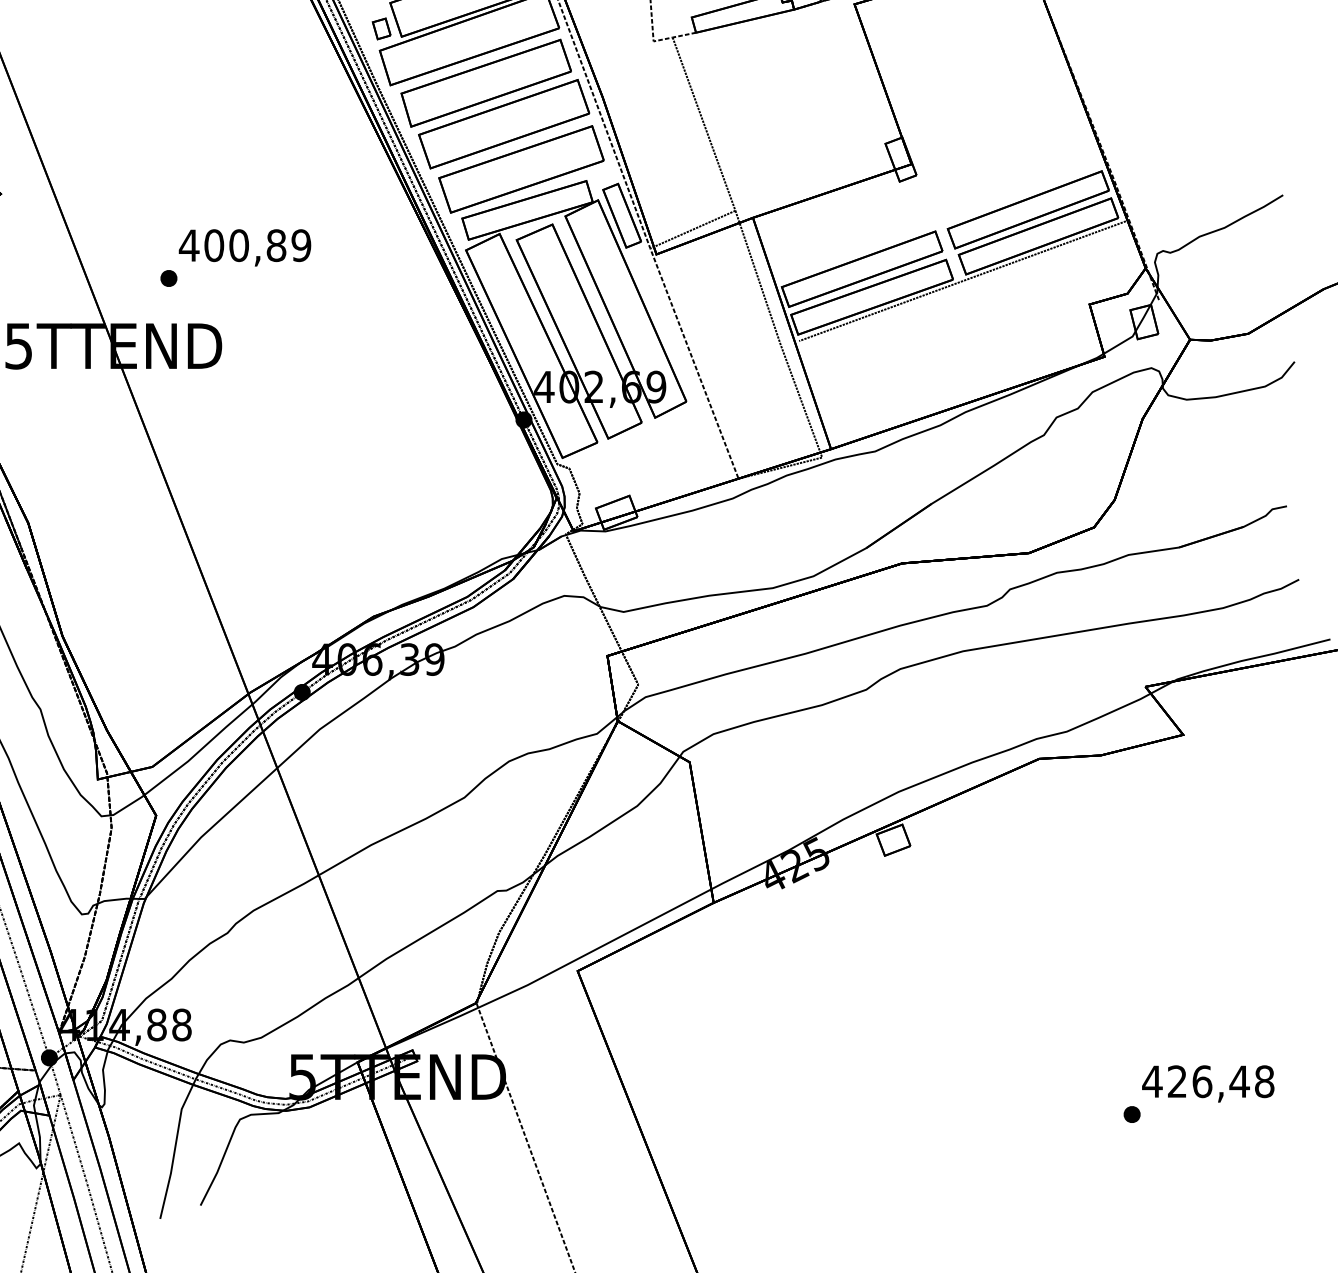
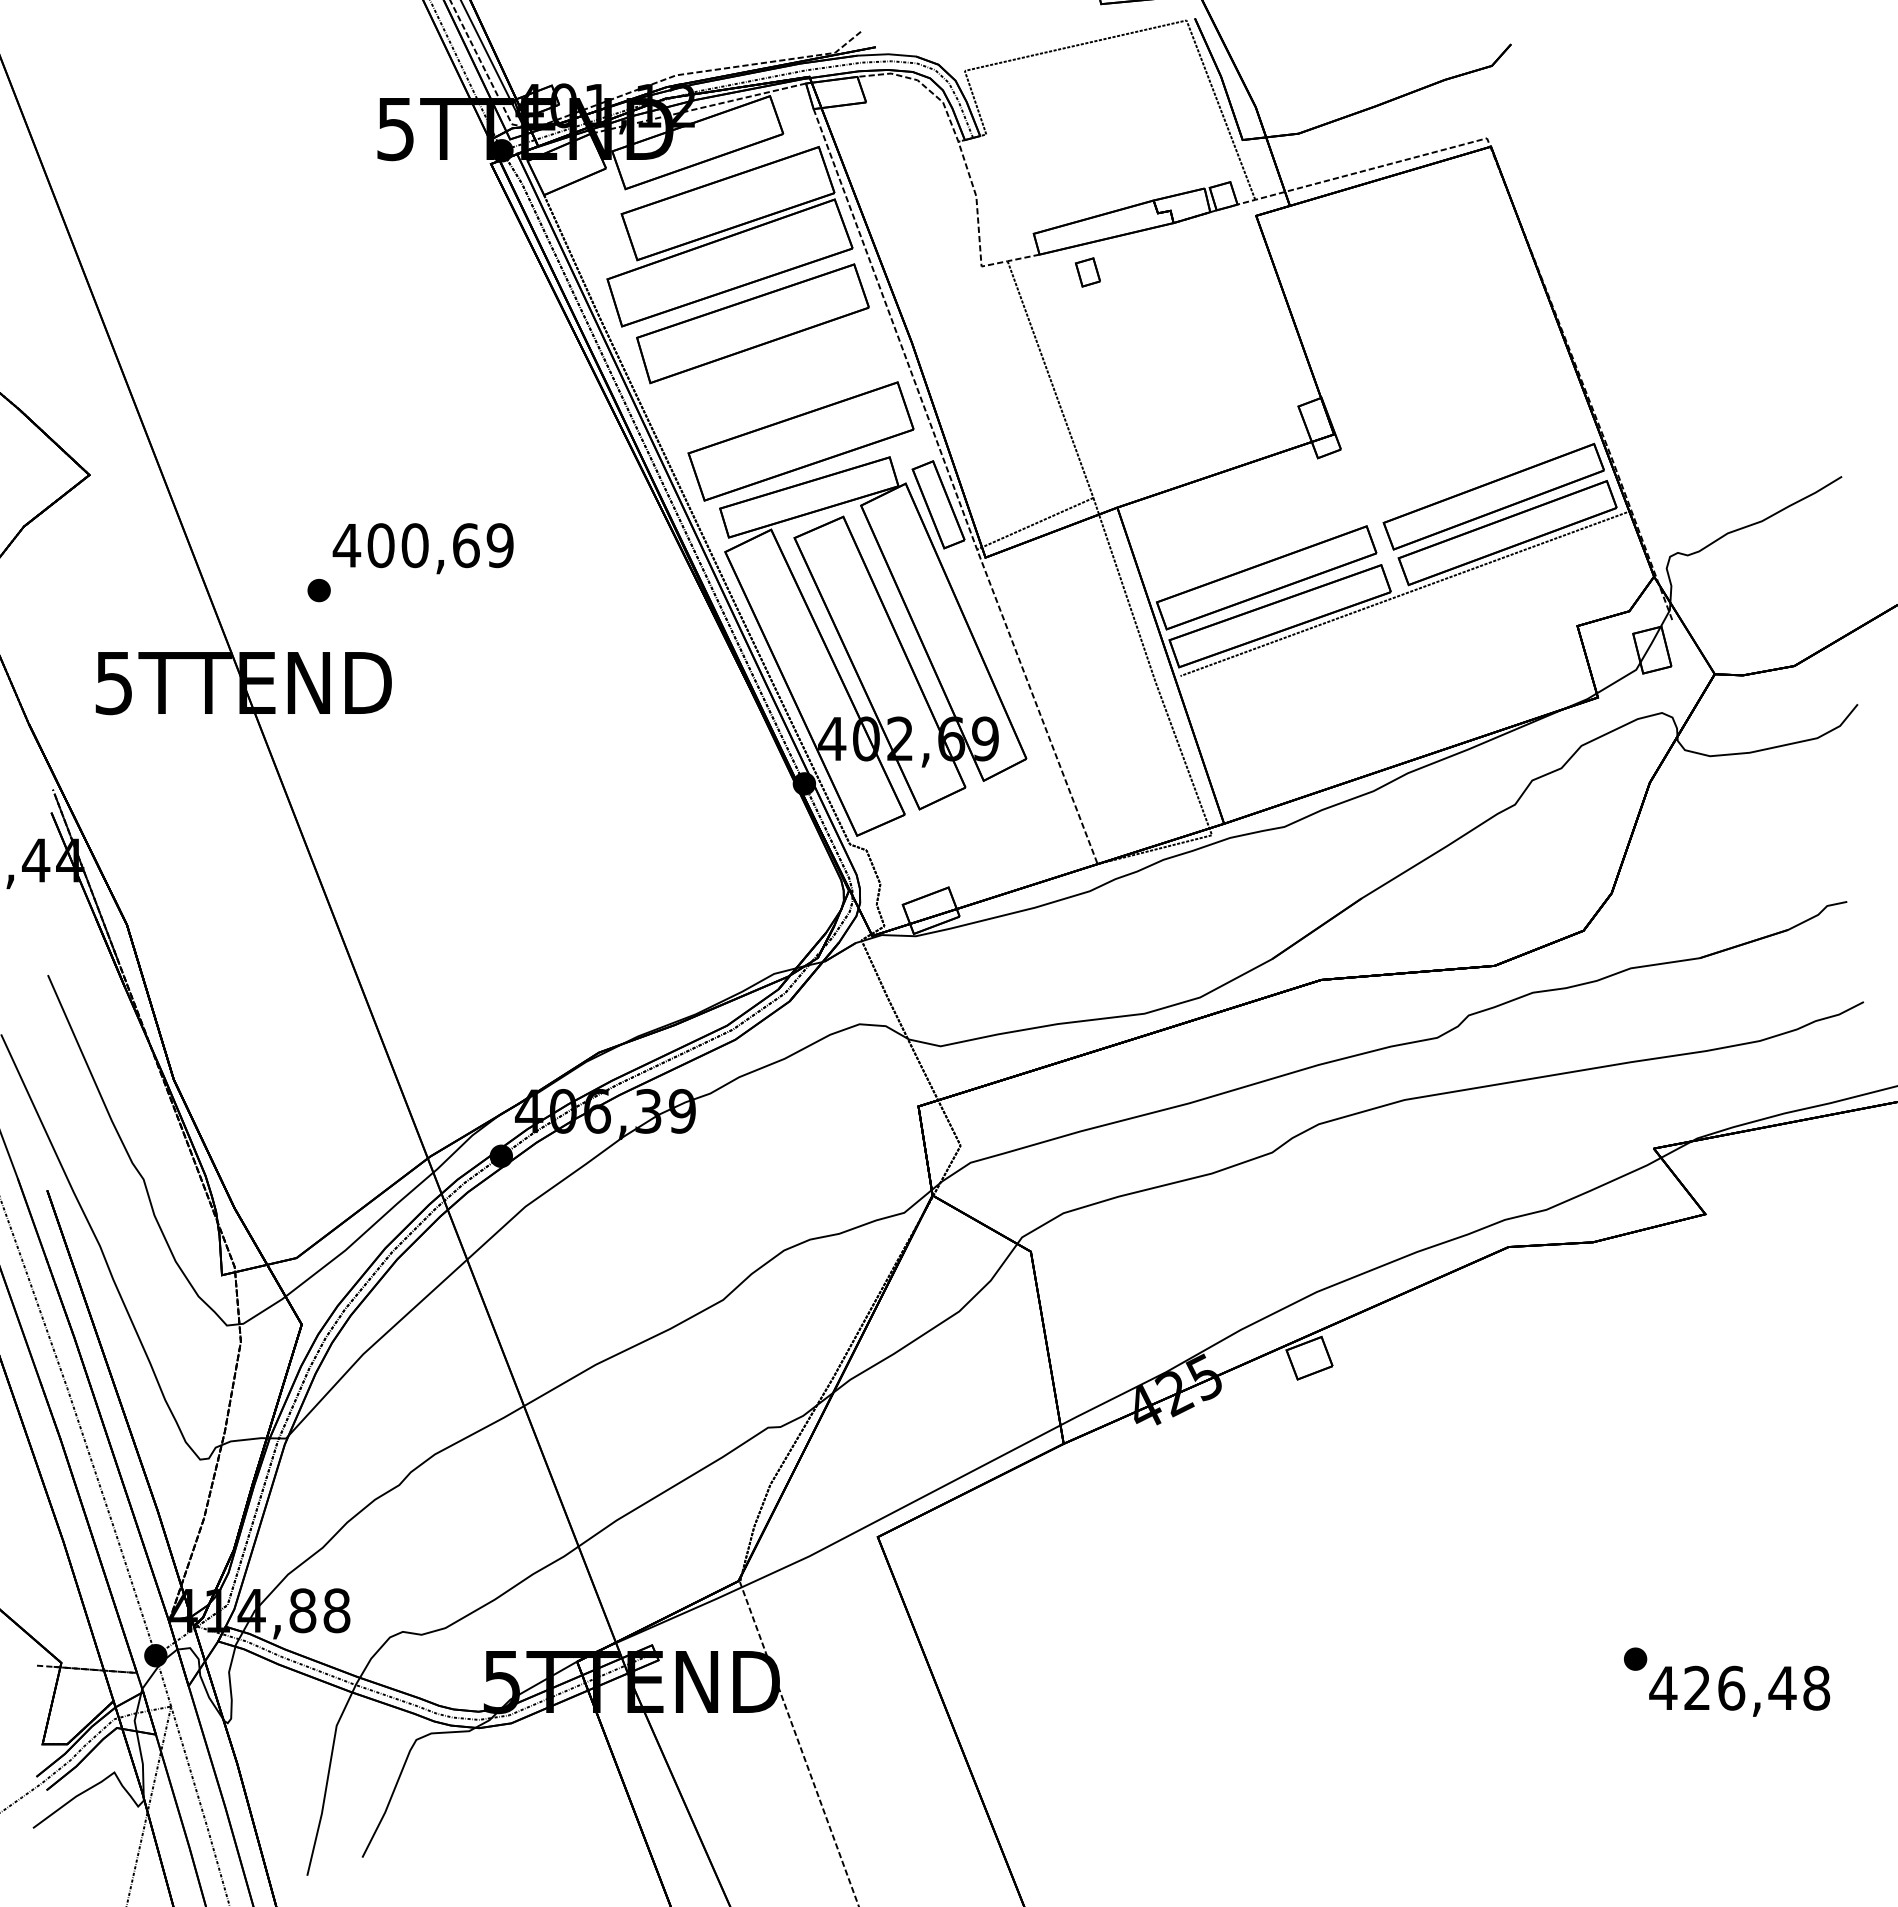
part: (381, 28) -> (1087, 272), moved
part: (504, 124) -> (777, 379), removed
text: (276, 245) -> (466, 545), 400,89 -> 400,69
part: (1132, 1114) -> (1635, 1658), moved

